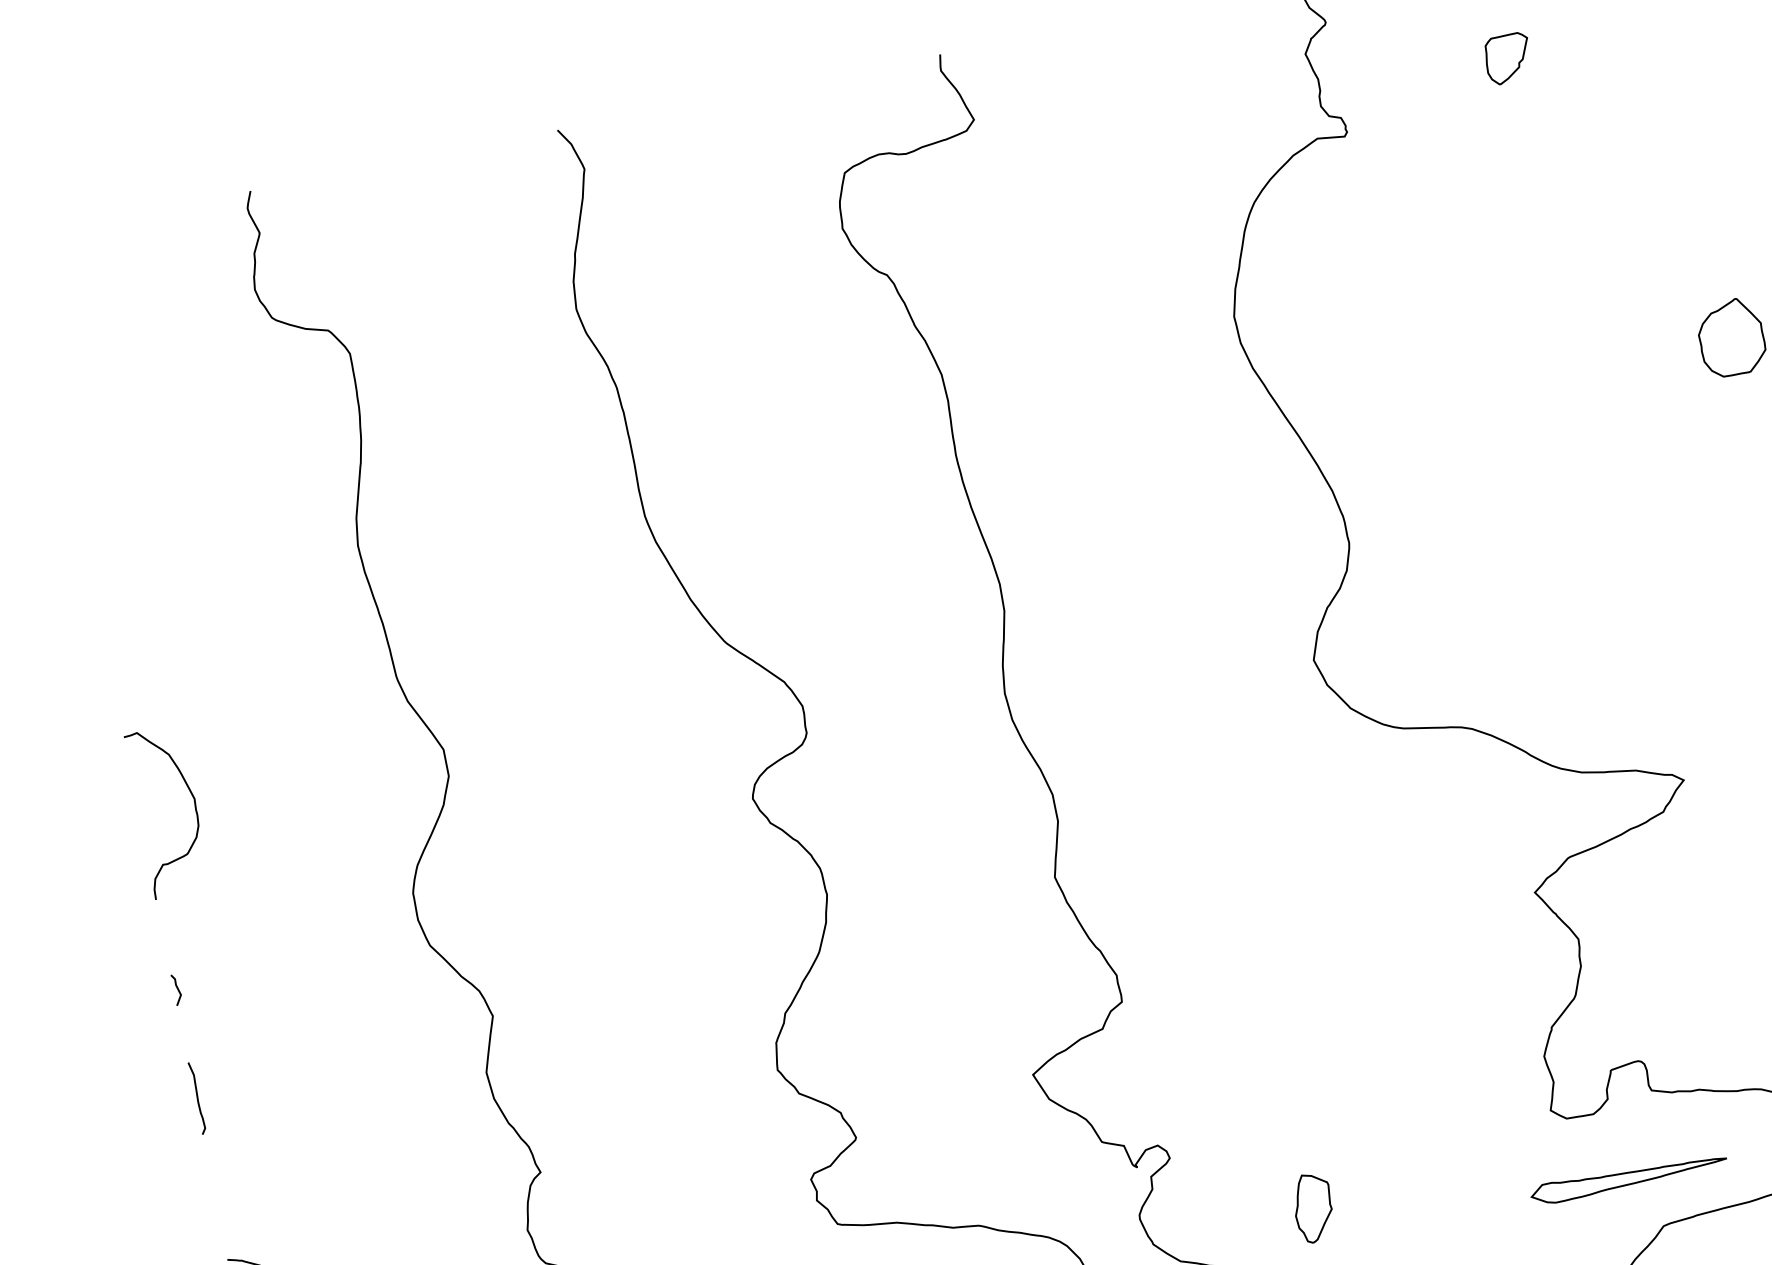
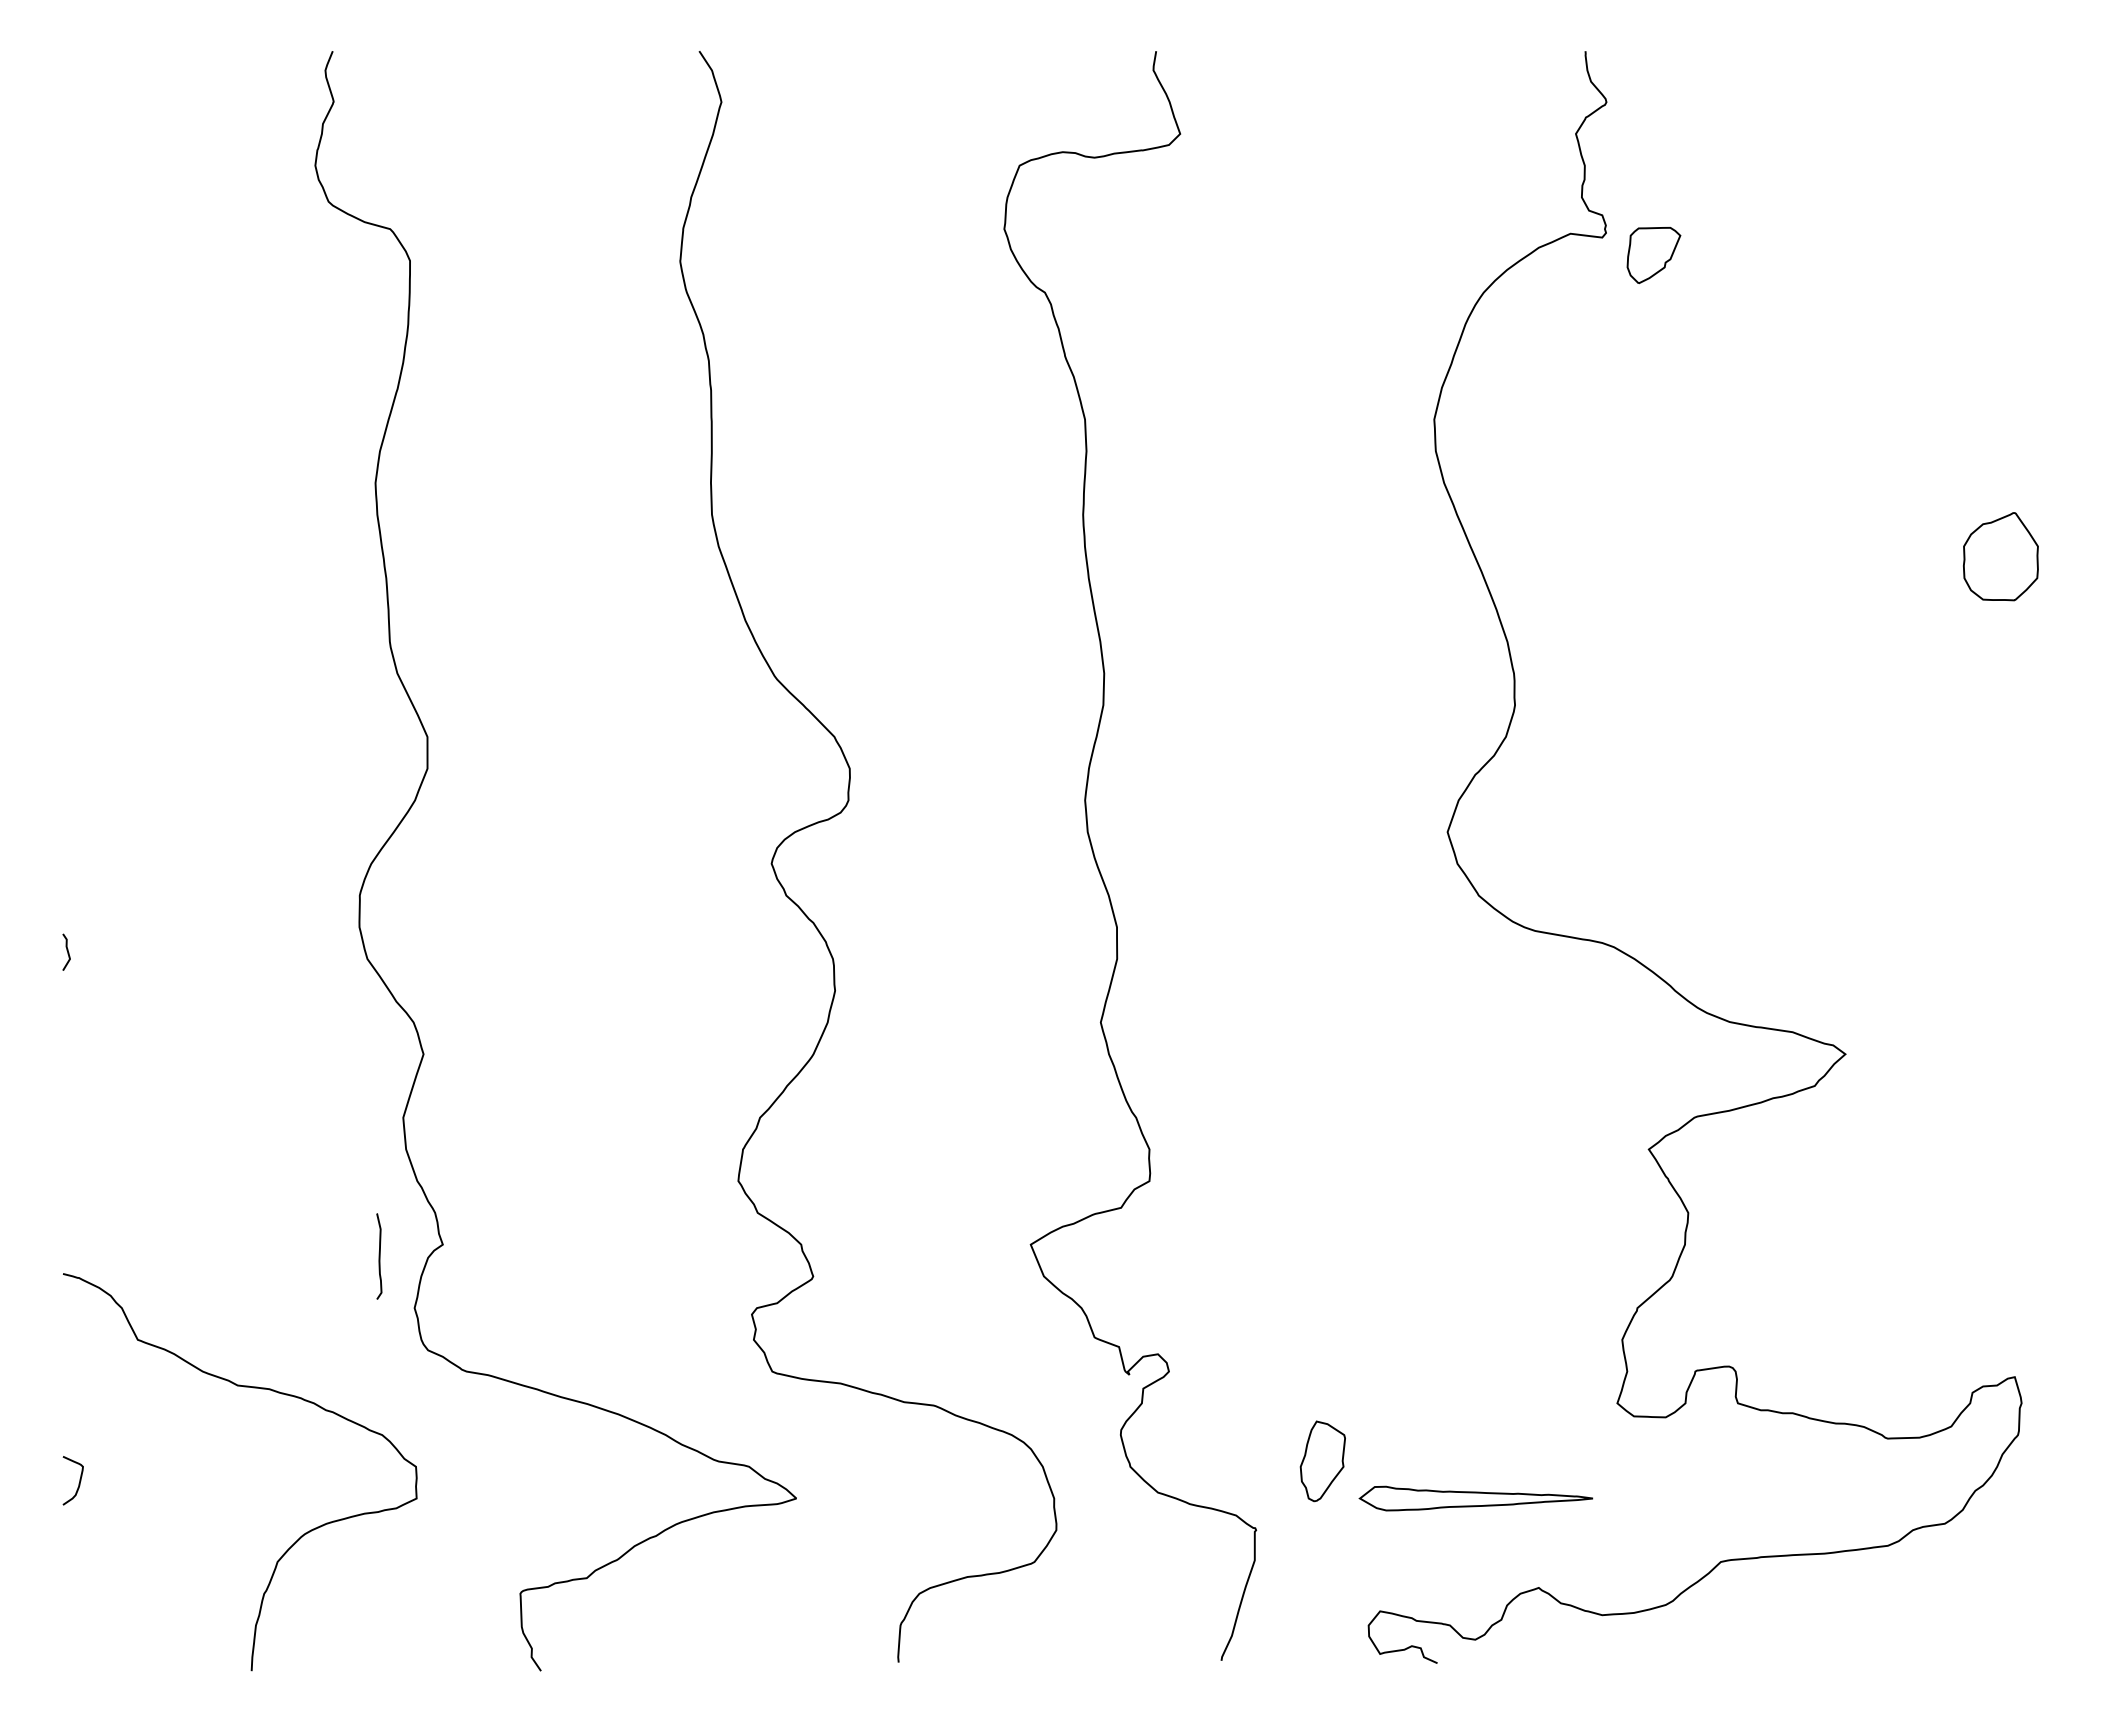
part: (1507, 58) -> (1653, 255), moved
curve: (194, 806) -> (128, 745), removed
curve: (197, 1098) -> (379, 1256), moved
part: (1628, 1177) -> (1475, 1498), moved

